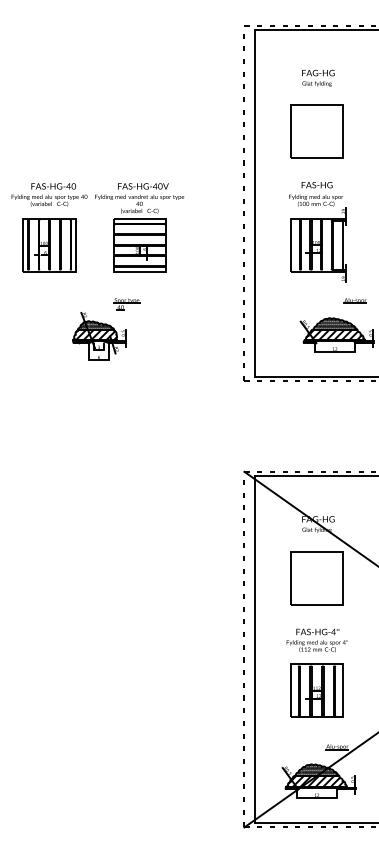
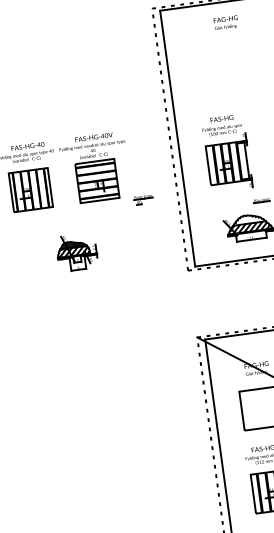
text: (318, 77) -> (226, 22), moved
part: (316, 131) -> (216, 79), removed
part: (126, 304) -> (143, 199), moved
hatch: (334, 323) -> (248, 219), removed

